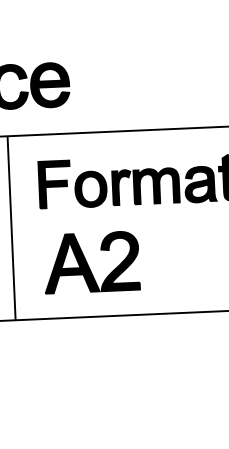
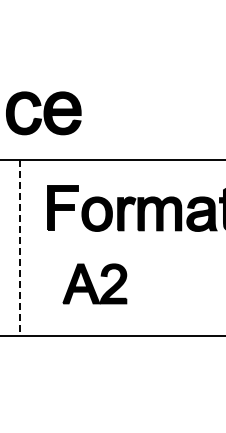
line: (11, 227) -> (19, 247), solid -> dashed
part: (91, 262) -> (94, 283), size x0.7

